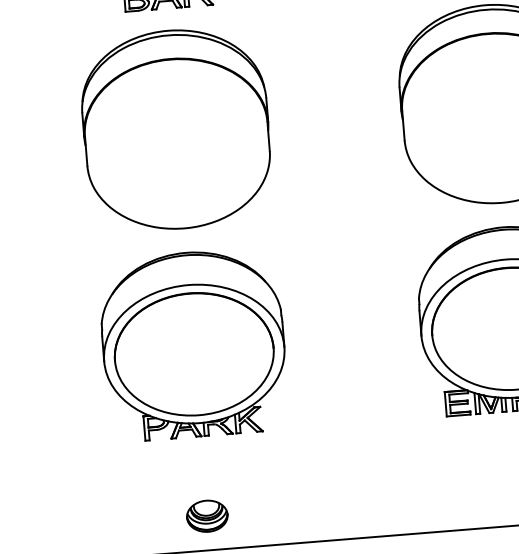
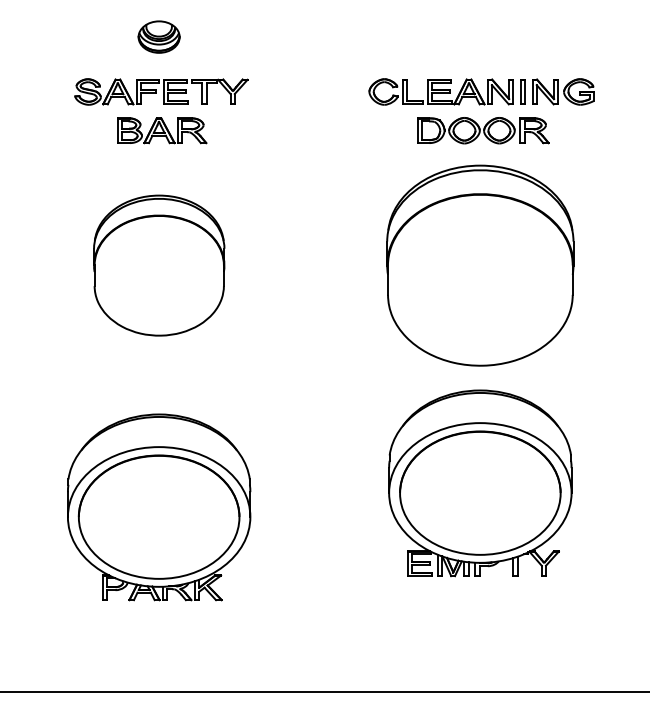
part: (176, 129) -> (159, 265), size x0.7
part: (193, 344) -> (159, 507), moved
part: (206, 515) -> (158, 656), removed

